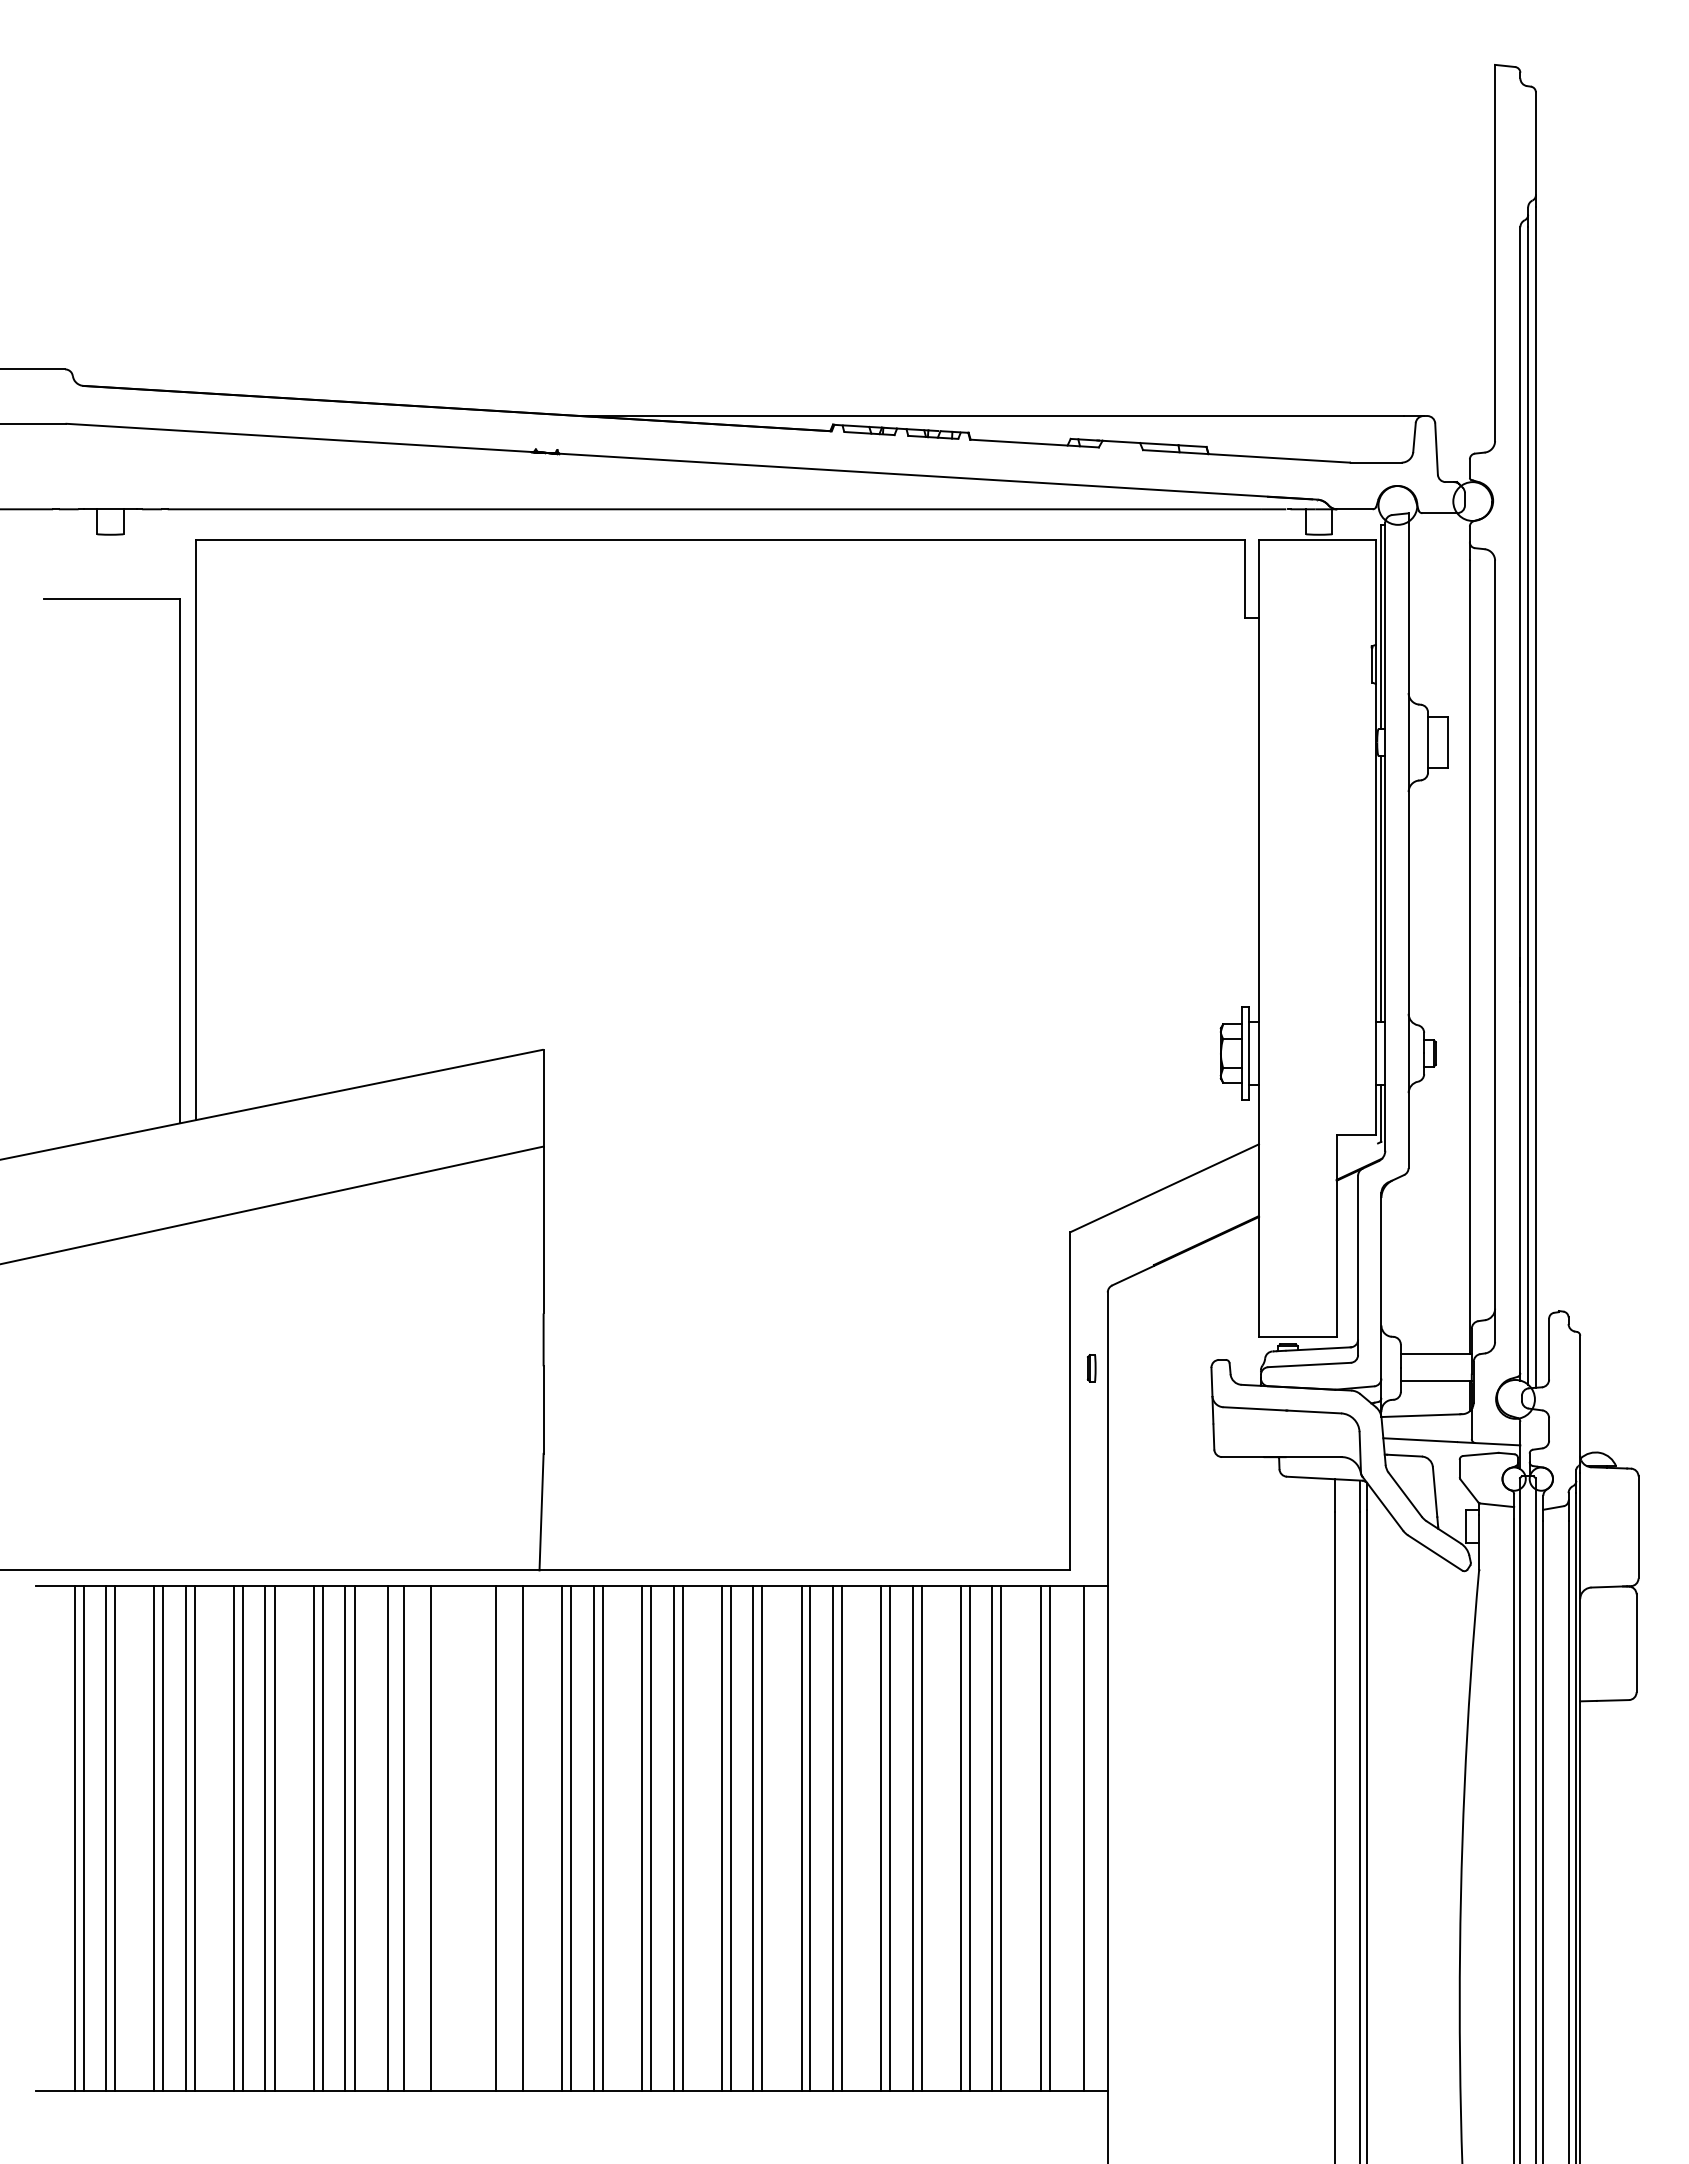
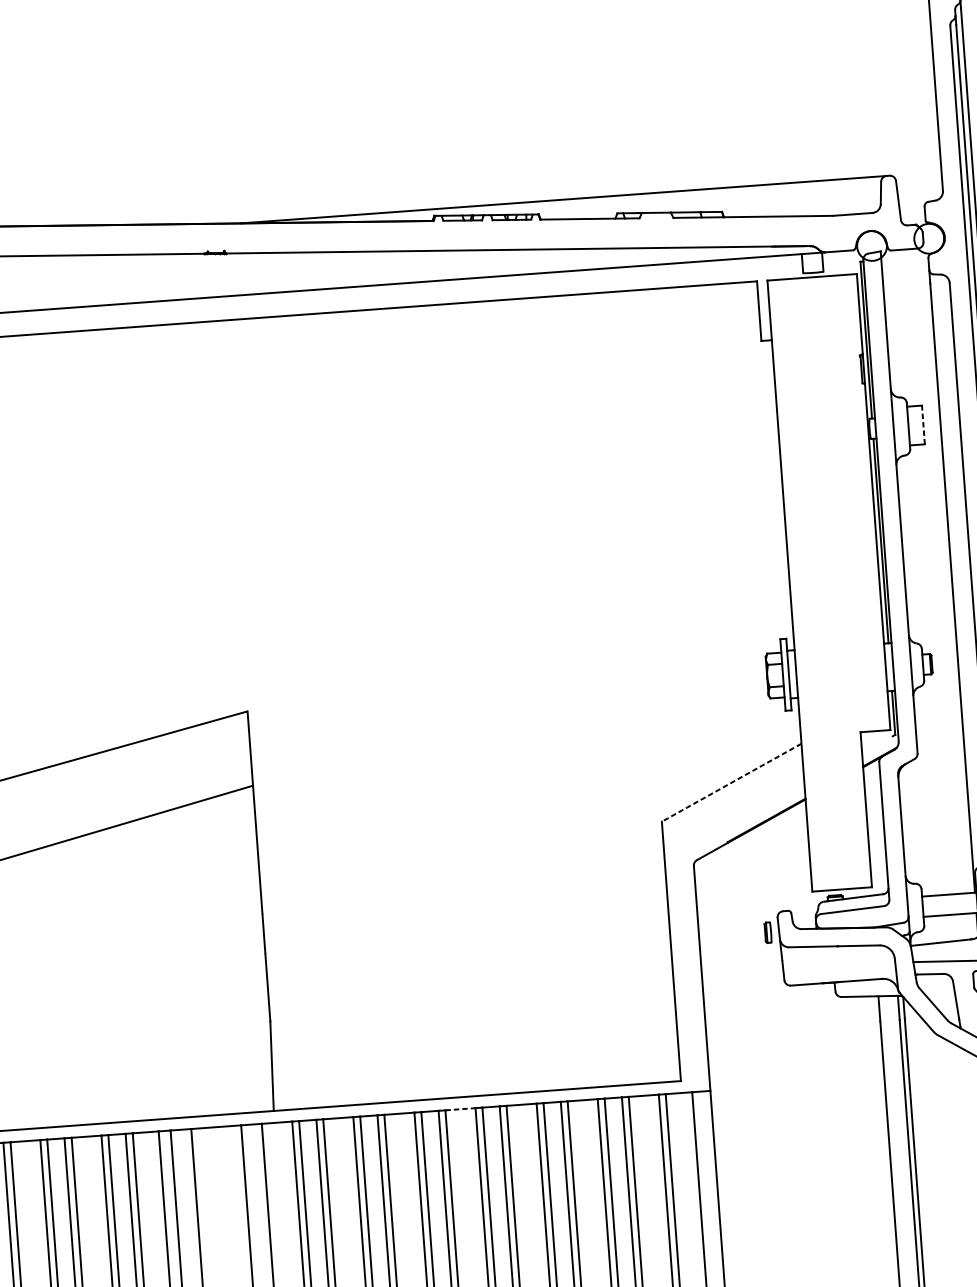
line: (1447, 742) -> (923, 424), solid -> dashed
line: (1164, 1188) -> (731, 782), solid -> dashed
part: (1091, 1368) -> (767, 932), moved
line: (781, 1585) -> (460, 1108), solid -> dashed

